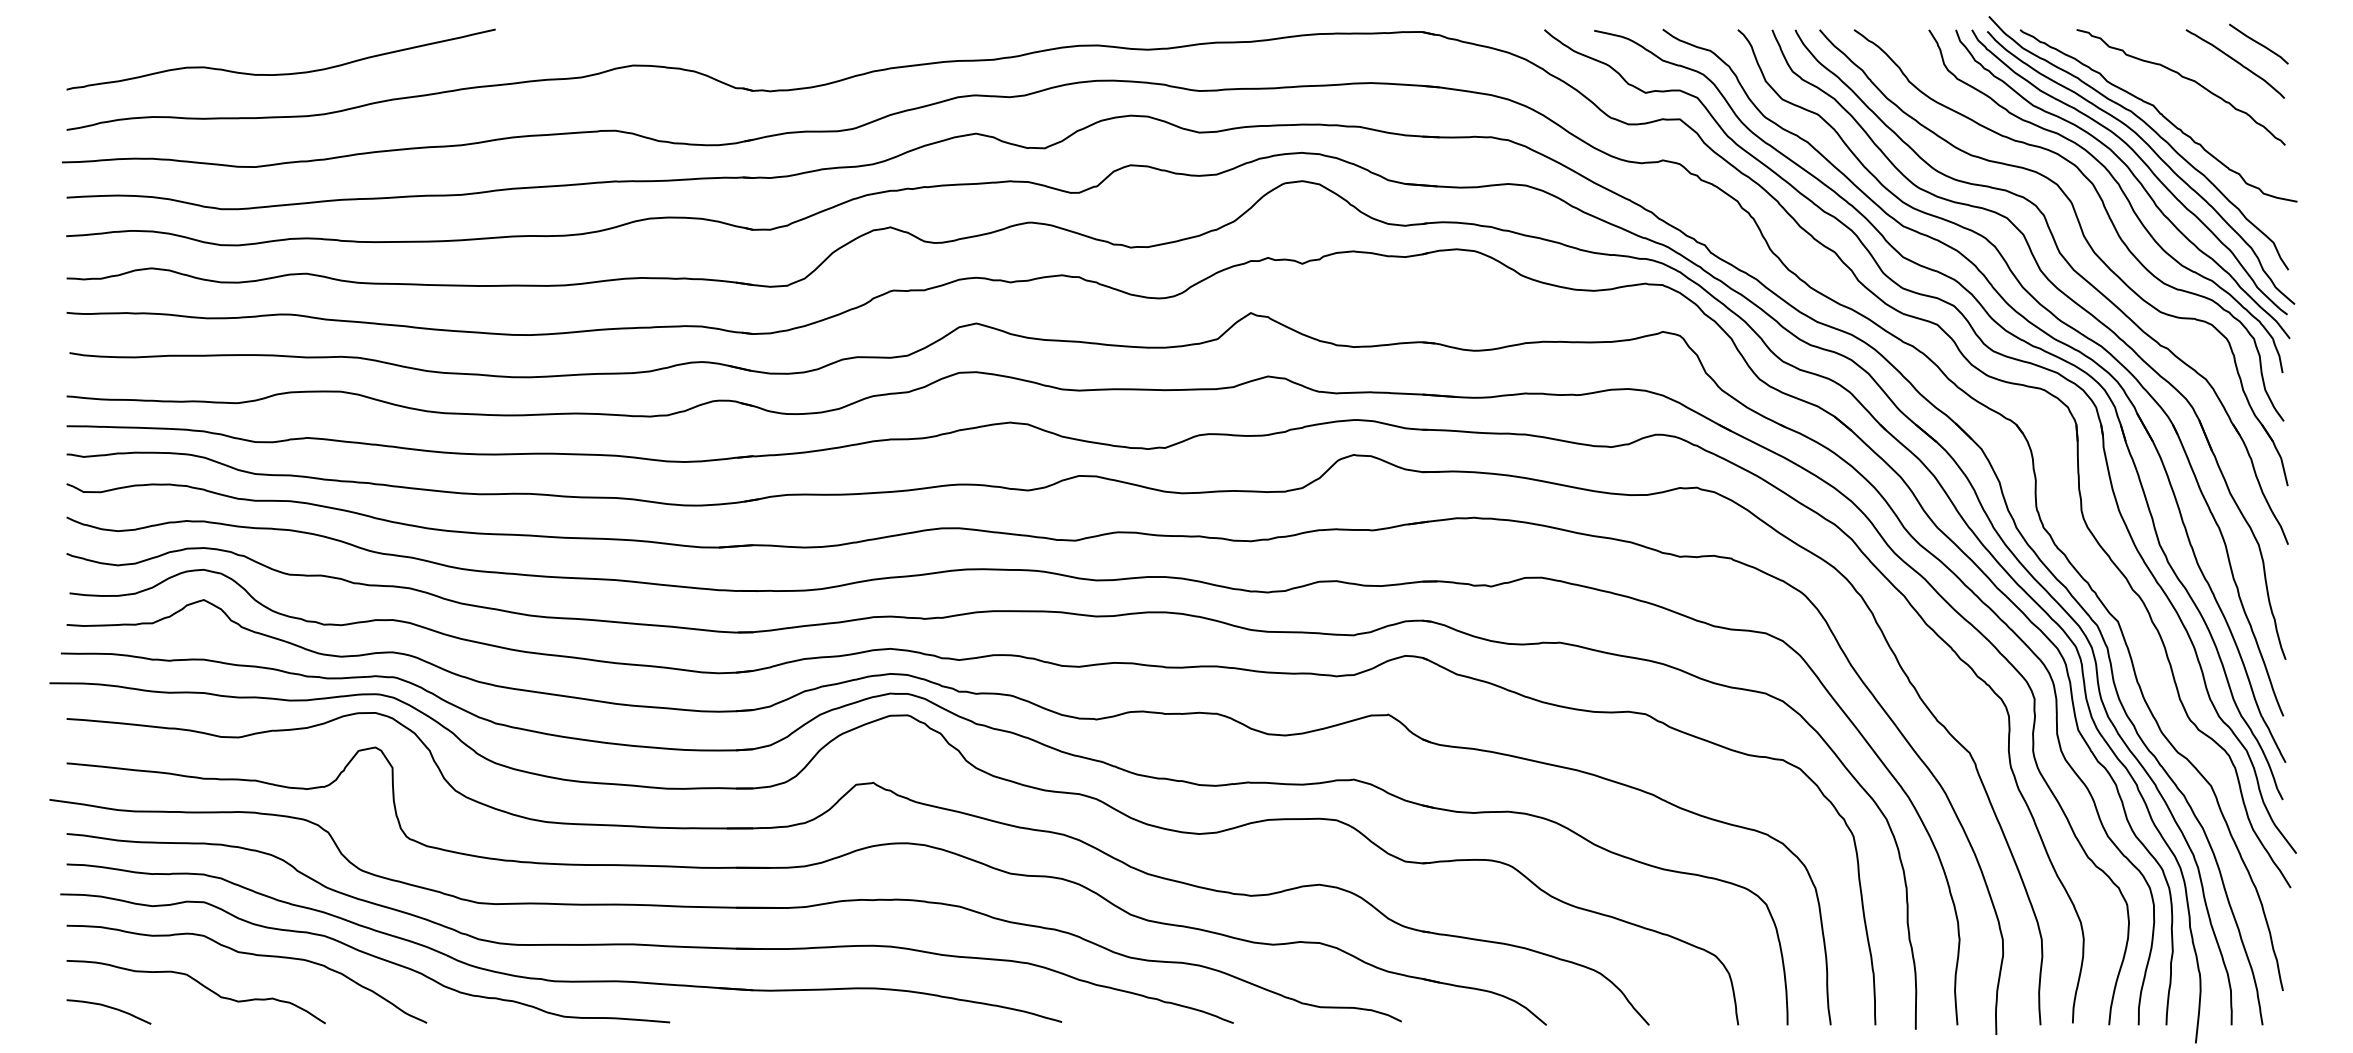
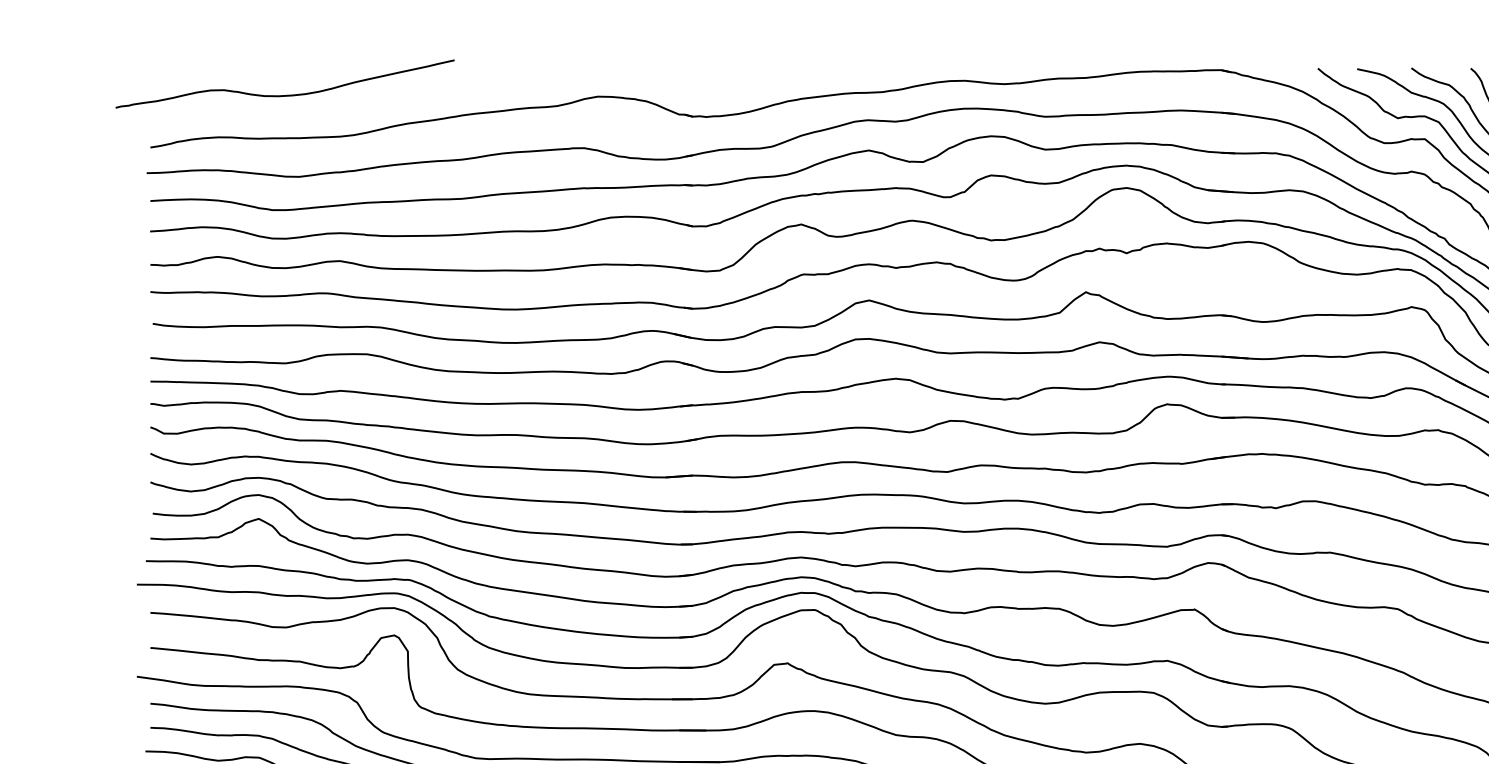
curve: (280, 73) -> (284, 95), moved

